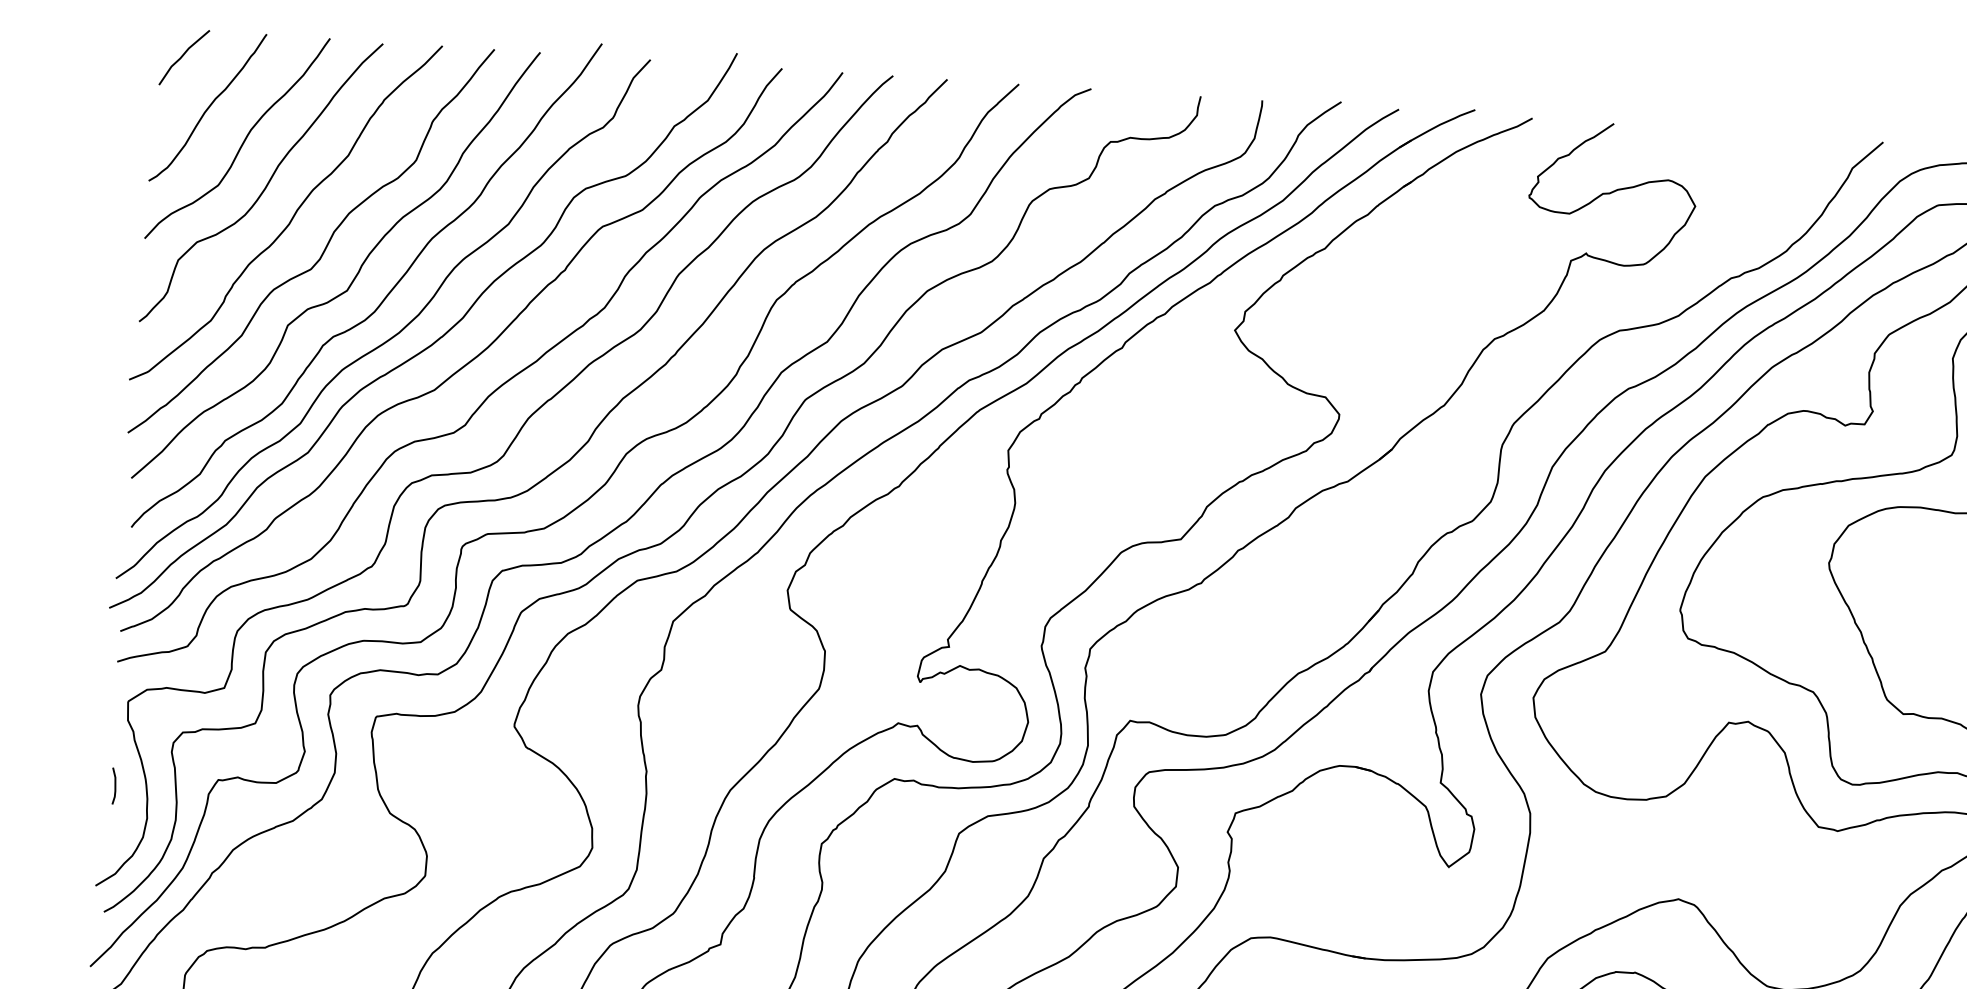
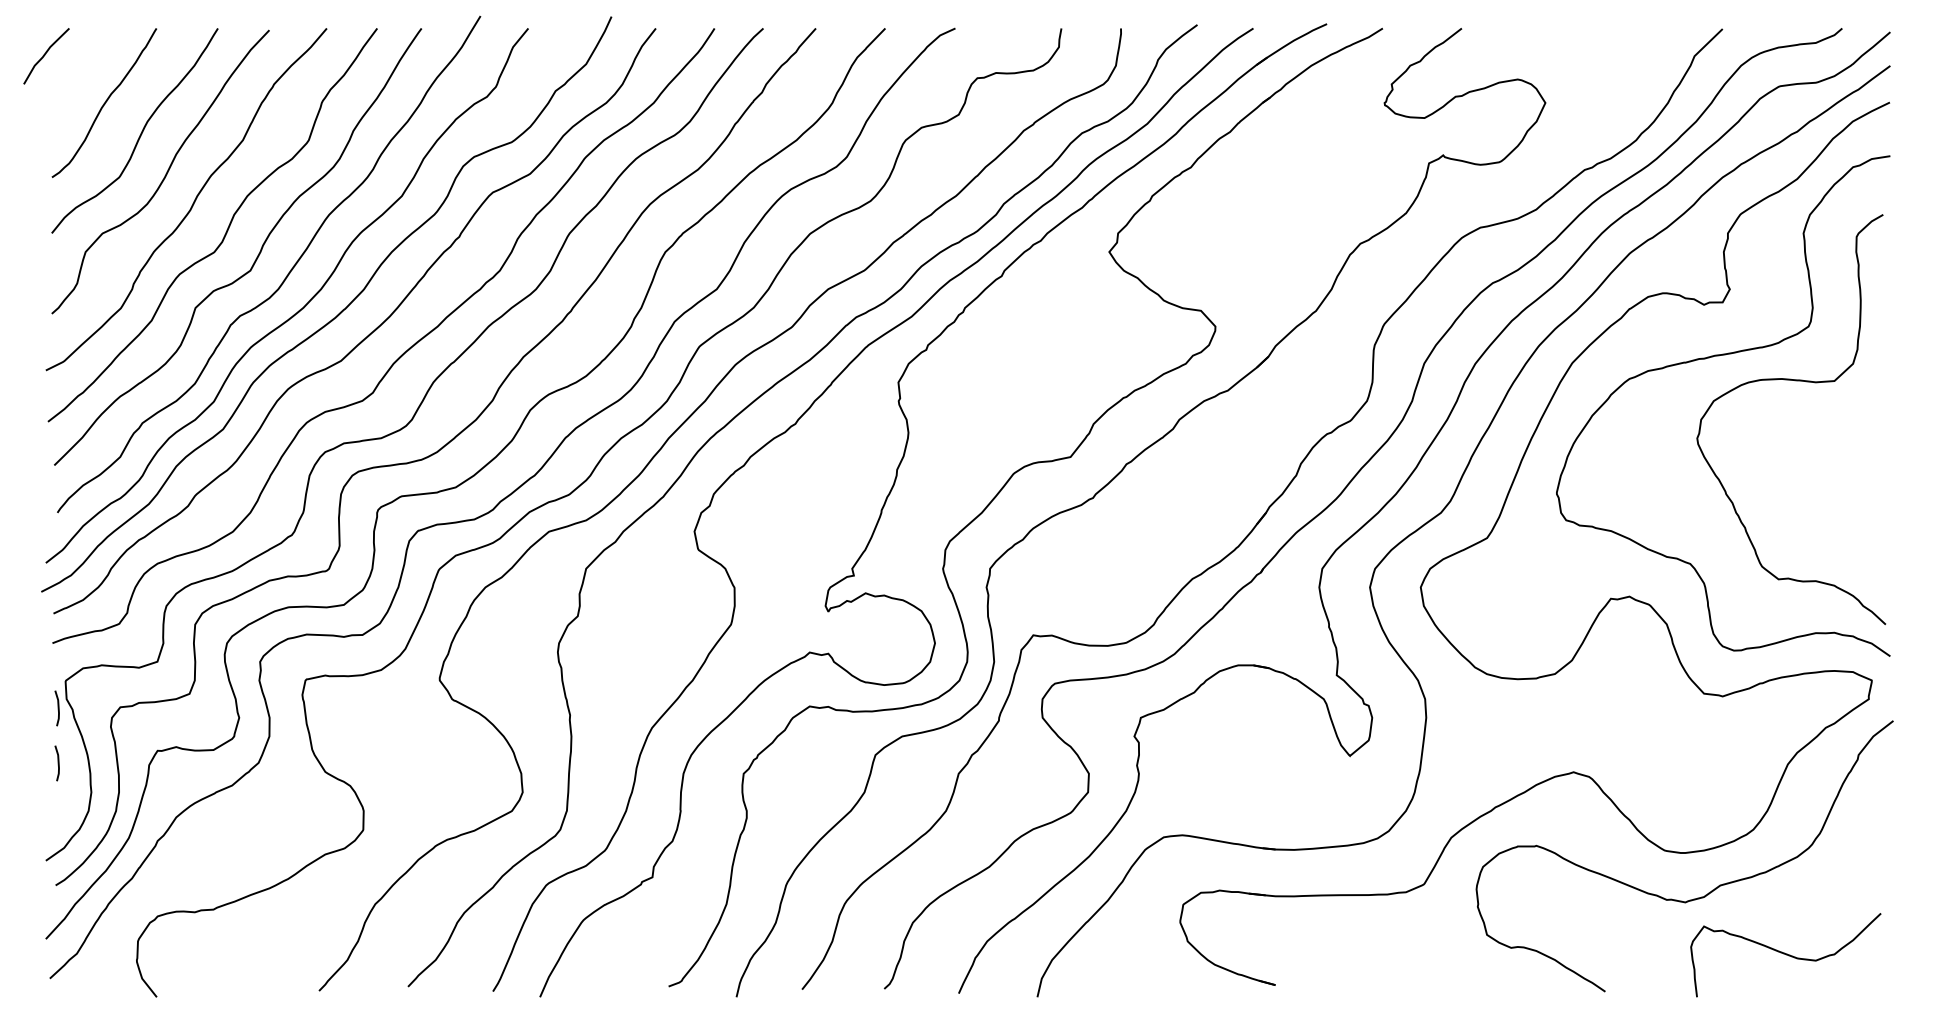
line: (183, 56) -> (45, 55), moved
line: (117, 729) -> (57, 708), added

